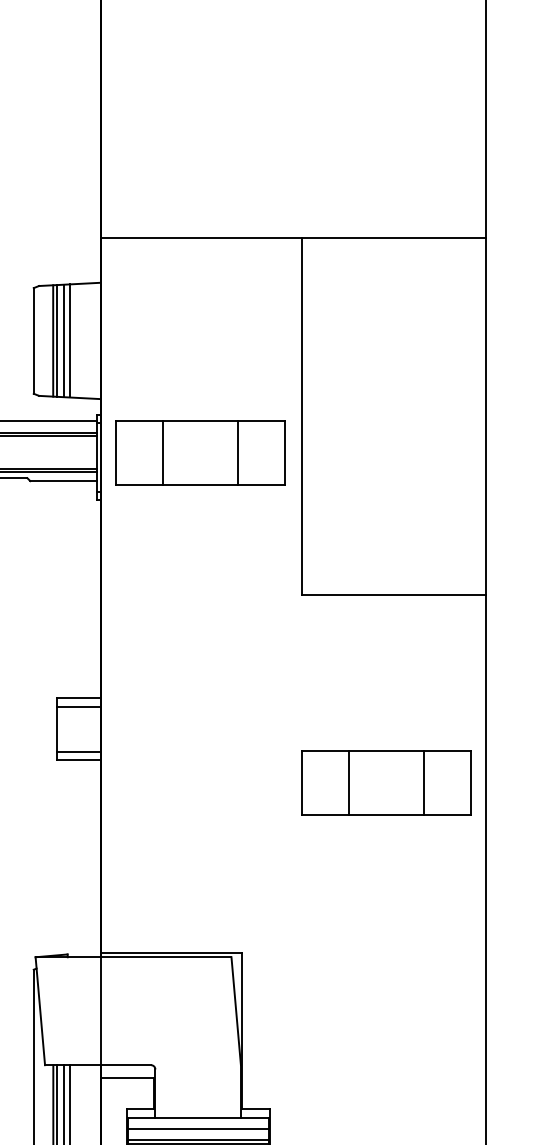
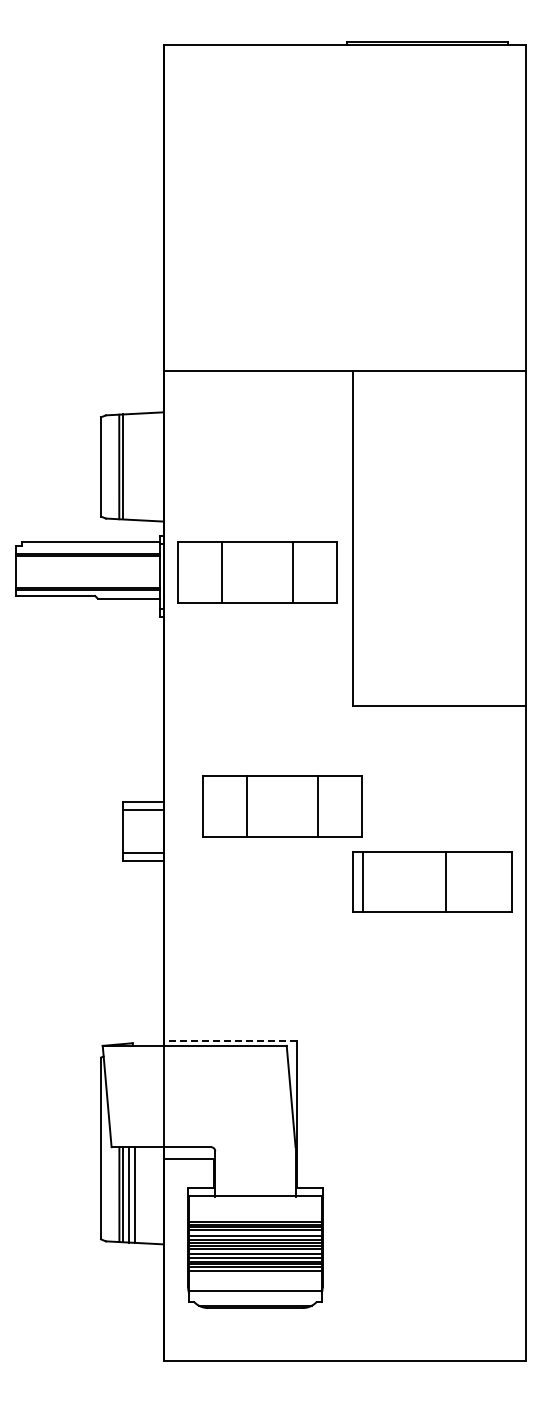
line: (64, 340) -> (129, 466), removed
line: (69, 340) -> (134, 466), removed
part: (226, 702) -> (282, 806), added
line: (349, 782) -> (363, 881), moved
line: (423, 782) -> (446, 881), moved
line: (170, 952) -> (229, 1041), solid -> dashed
line: (198, 1129) -> (255, 1207), removed
line: (198, 1139) -> (255, 1217), removed

